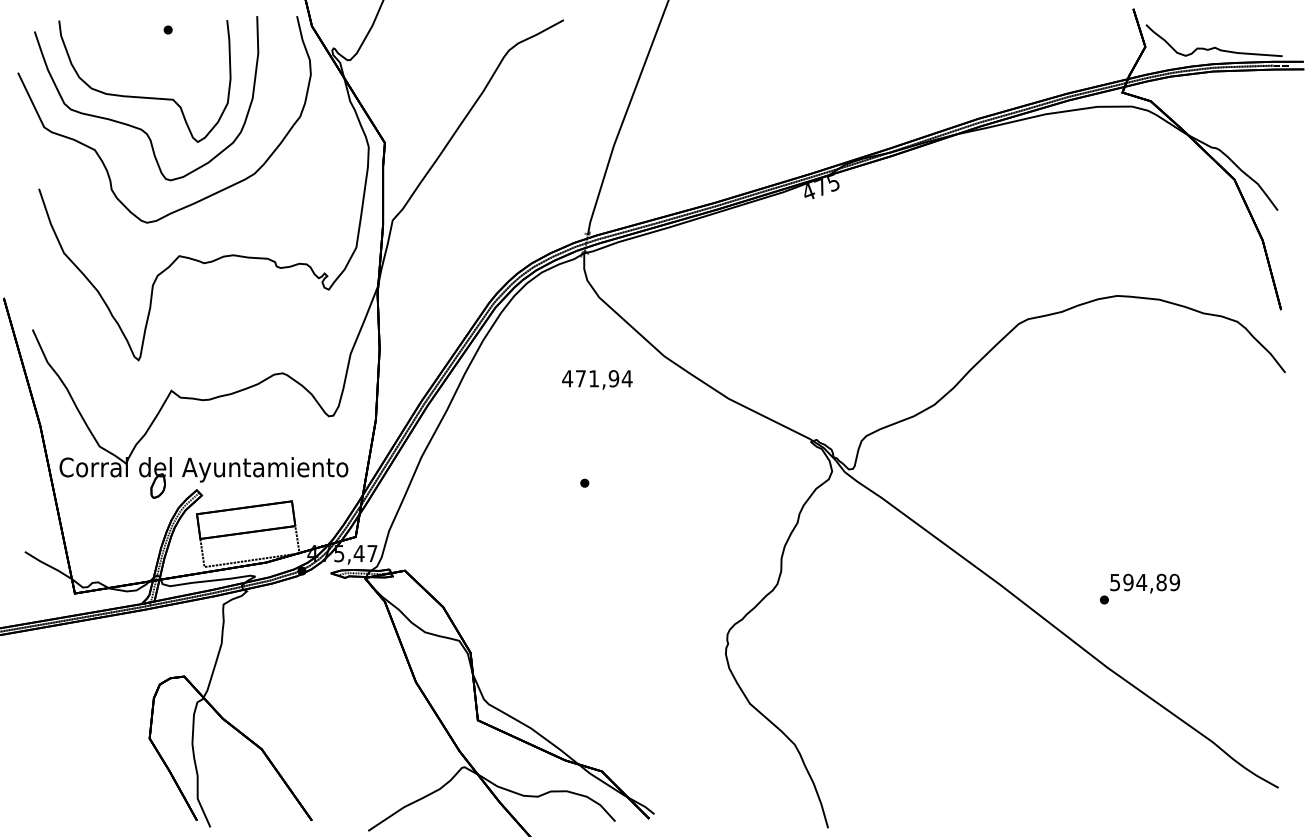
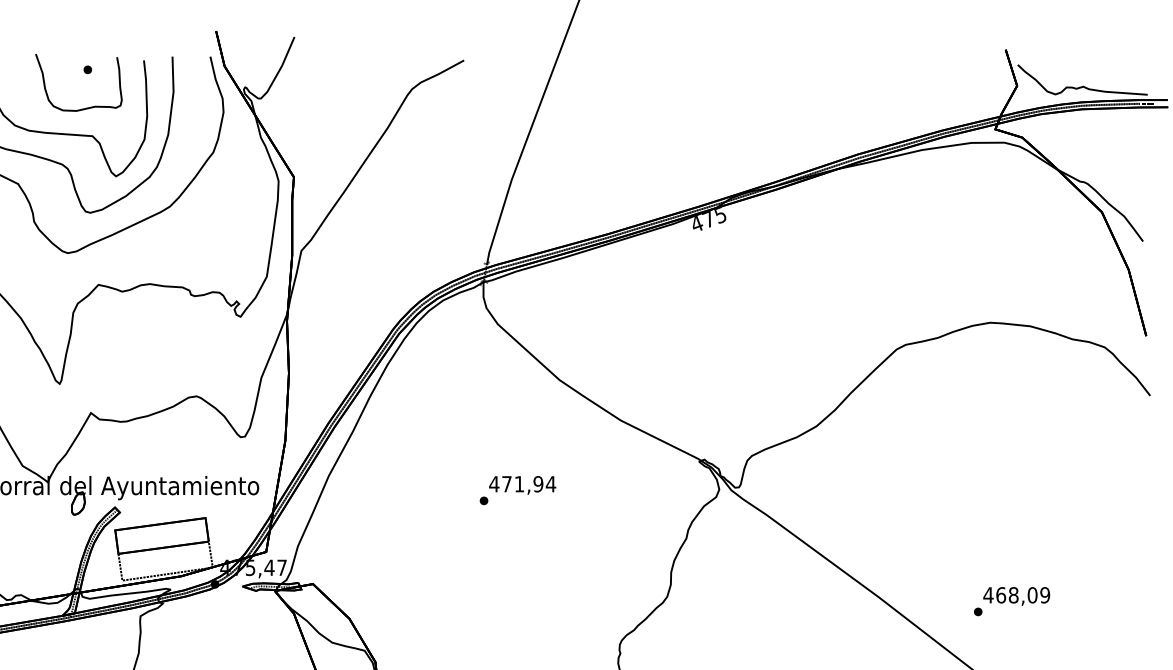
curve: (162, 70) -> (82, 108), added
text: (597, 379) -> (522, 484), moved
text: (1137, 582) -> (1009, 595), 594,89 -> 468,09

